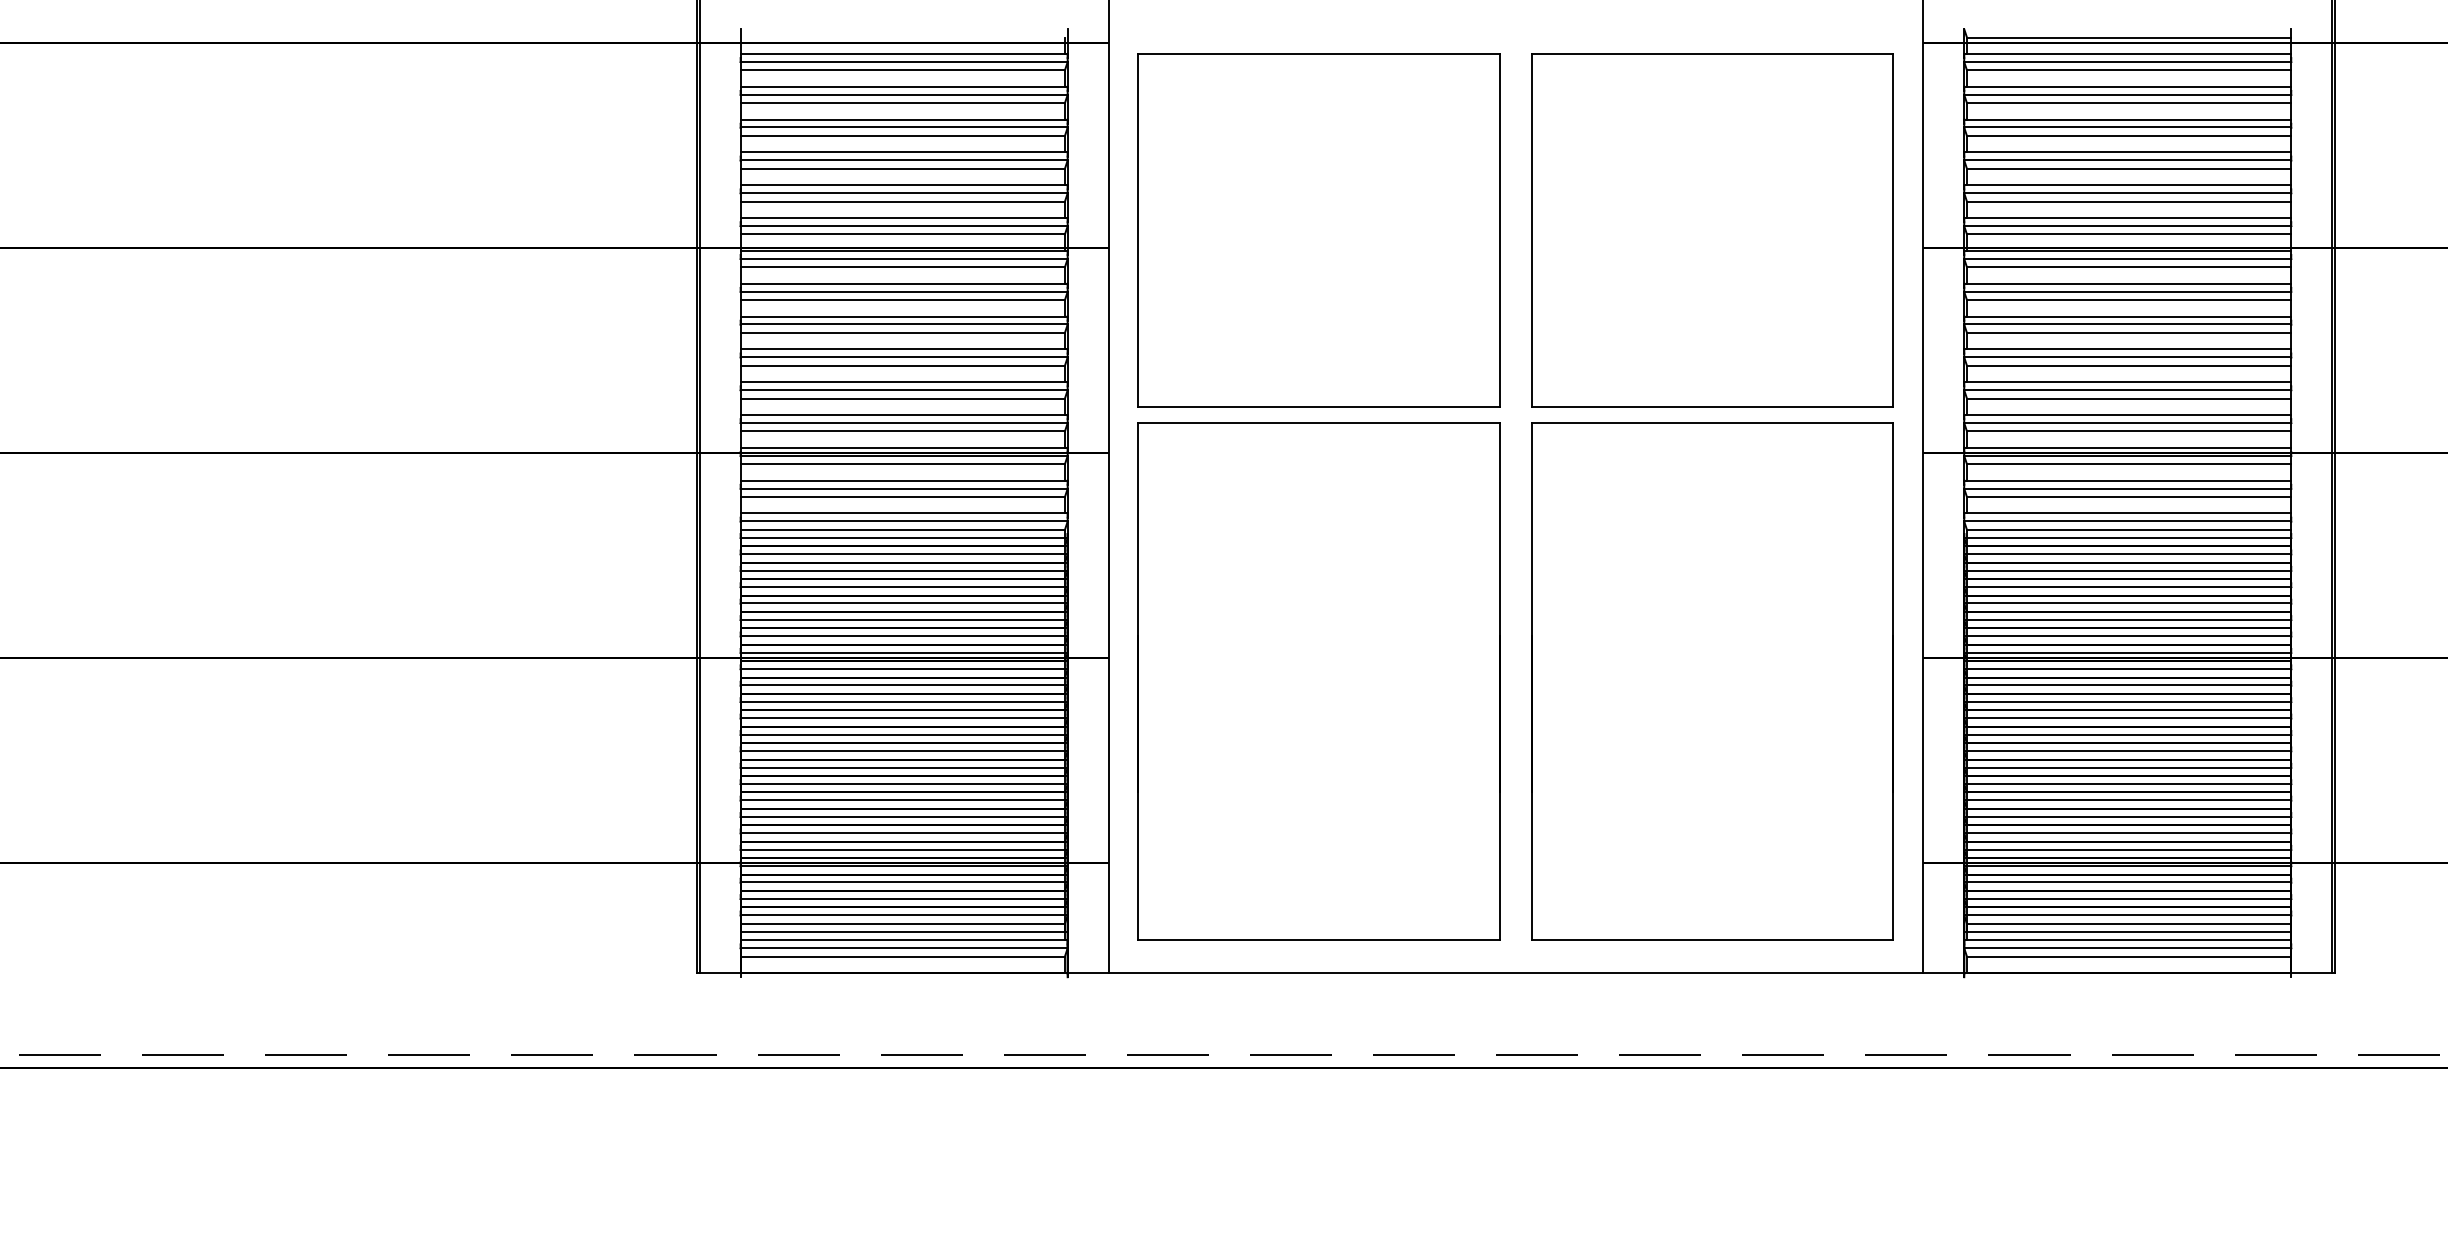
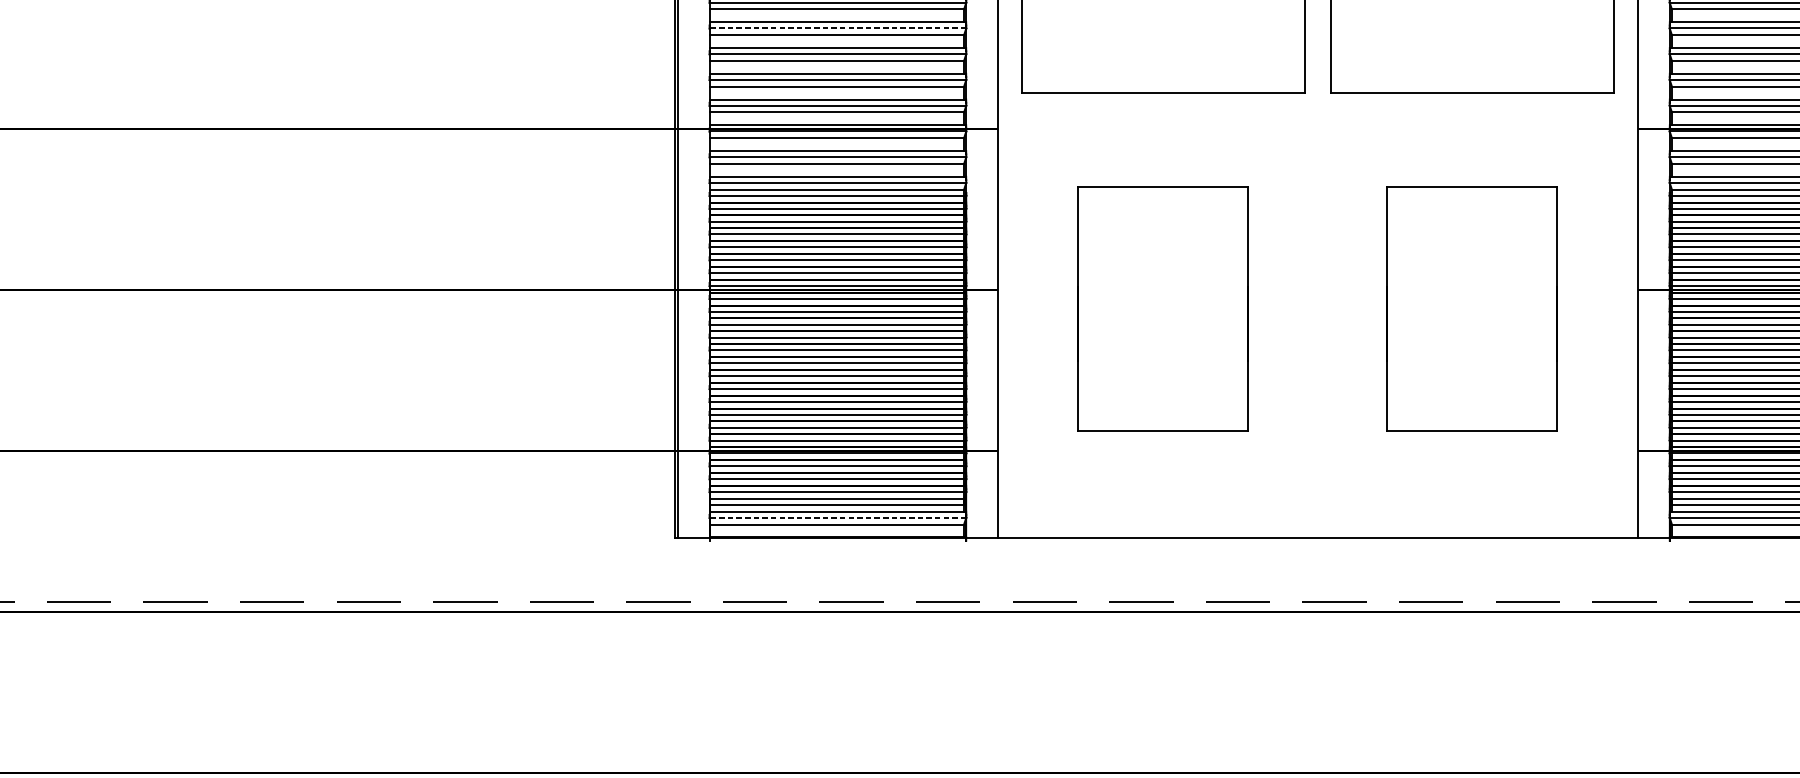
line: (904, 324) -> (838, 28), solid -> dashed
part: (1318, 681) -> (1163, 308), size x0.6
part: (1712, 681) -> (1472, 308), size x0.6
line: (904, 948) -> (838, 518), solid -> dashed

